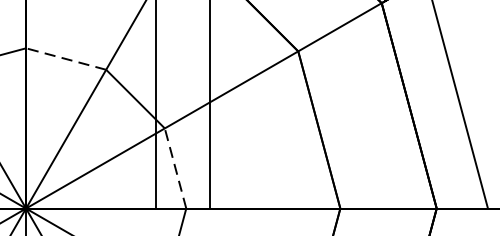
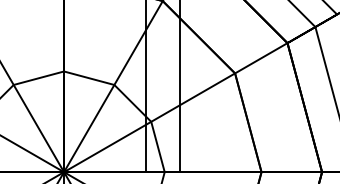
line: (64, 59) -> (88, 78), dashed -> solid
line: (174, 167) -> (157, 146), dashed -> solid

